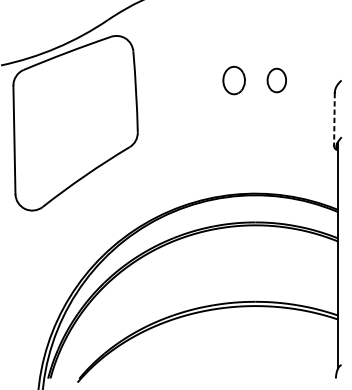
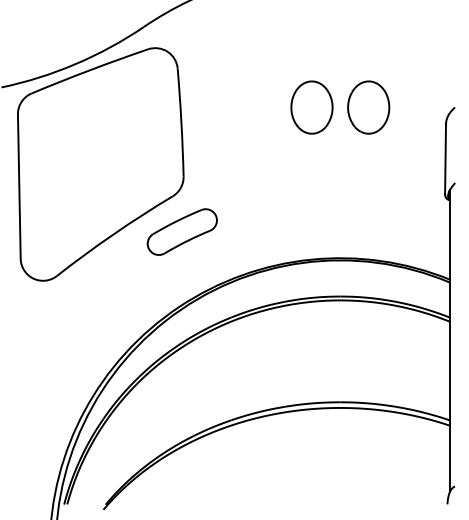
part: (233, 80) -> (311, 107), size x1.43
part: (276, 80) -> (368, 107), size x1.67
line: (334, 119) -> (445, 159), dashed -> solid
part: (136, 173) -> (181, 231), added

